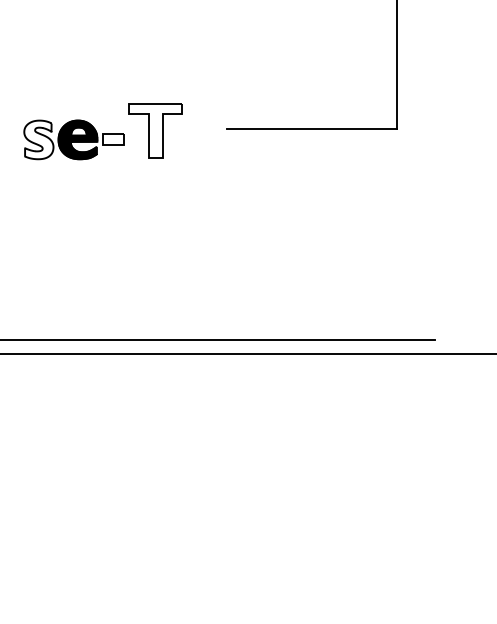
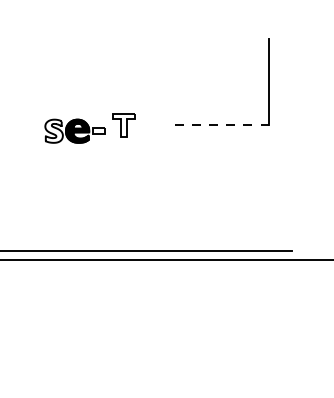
line: (311, 128) -> (217, 124), solid -> dashed
part: (154, 130) -> (123, 125), size x0.7

